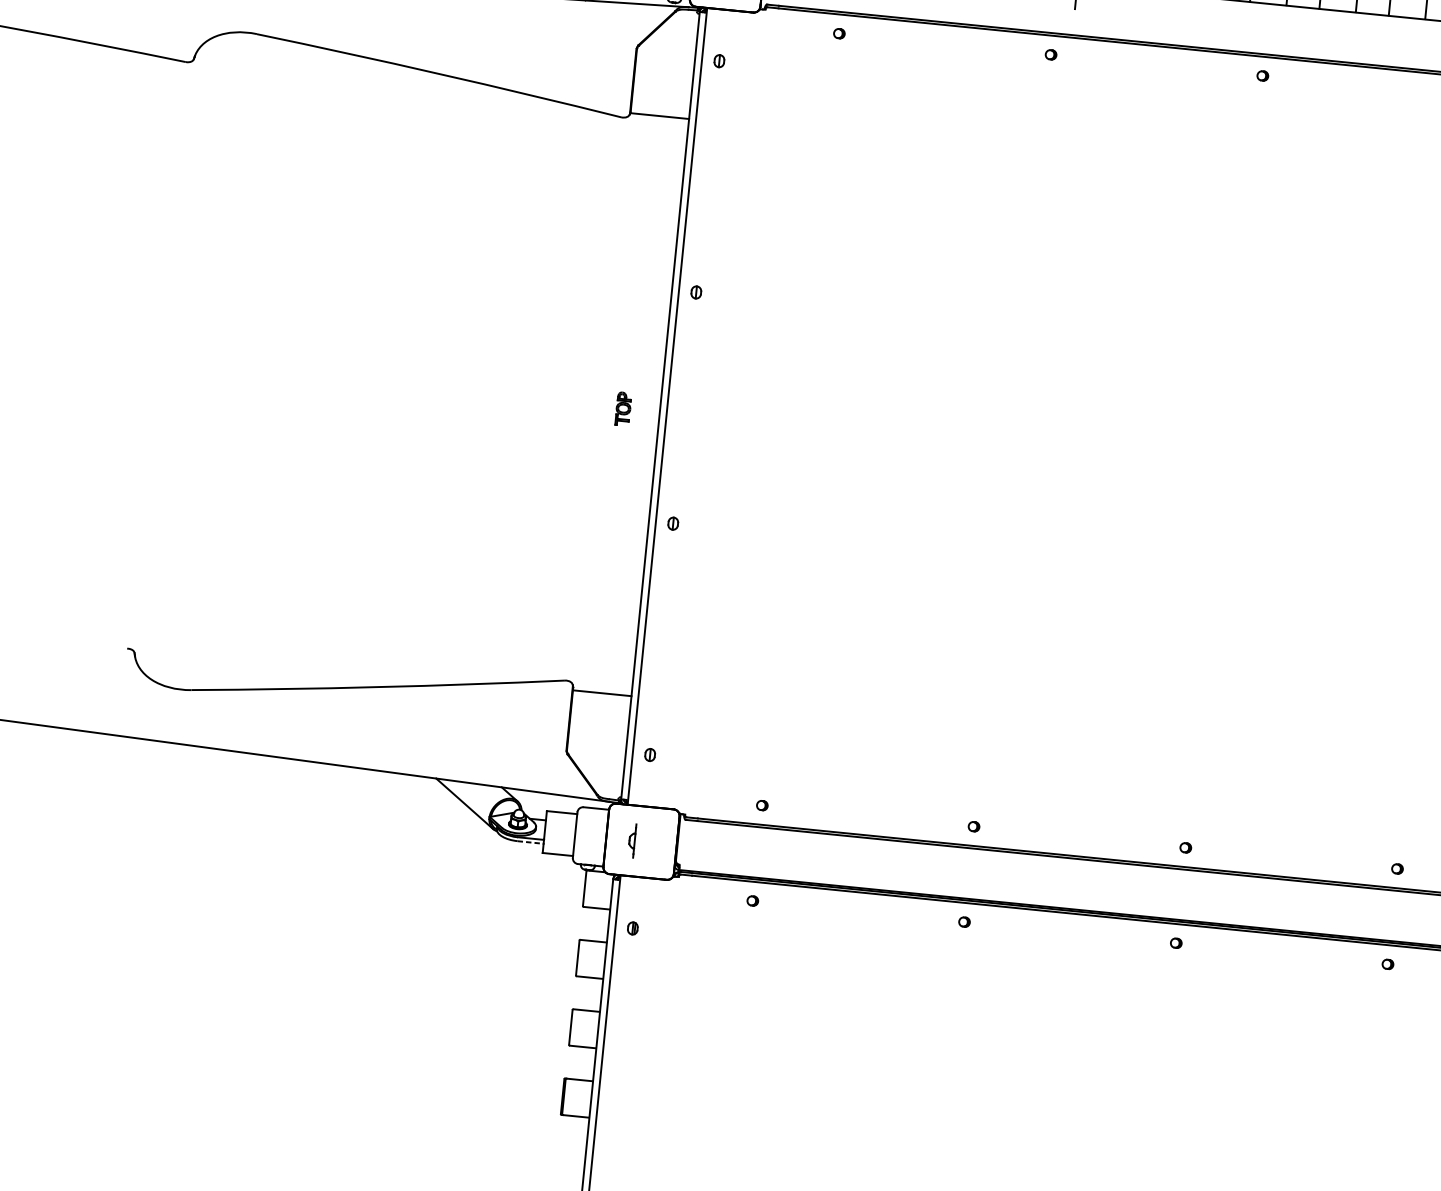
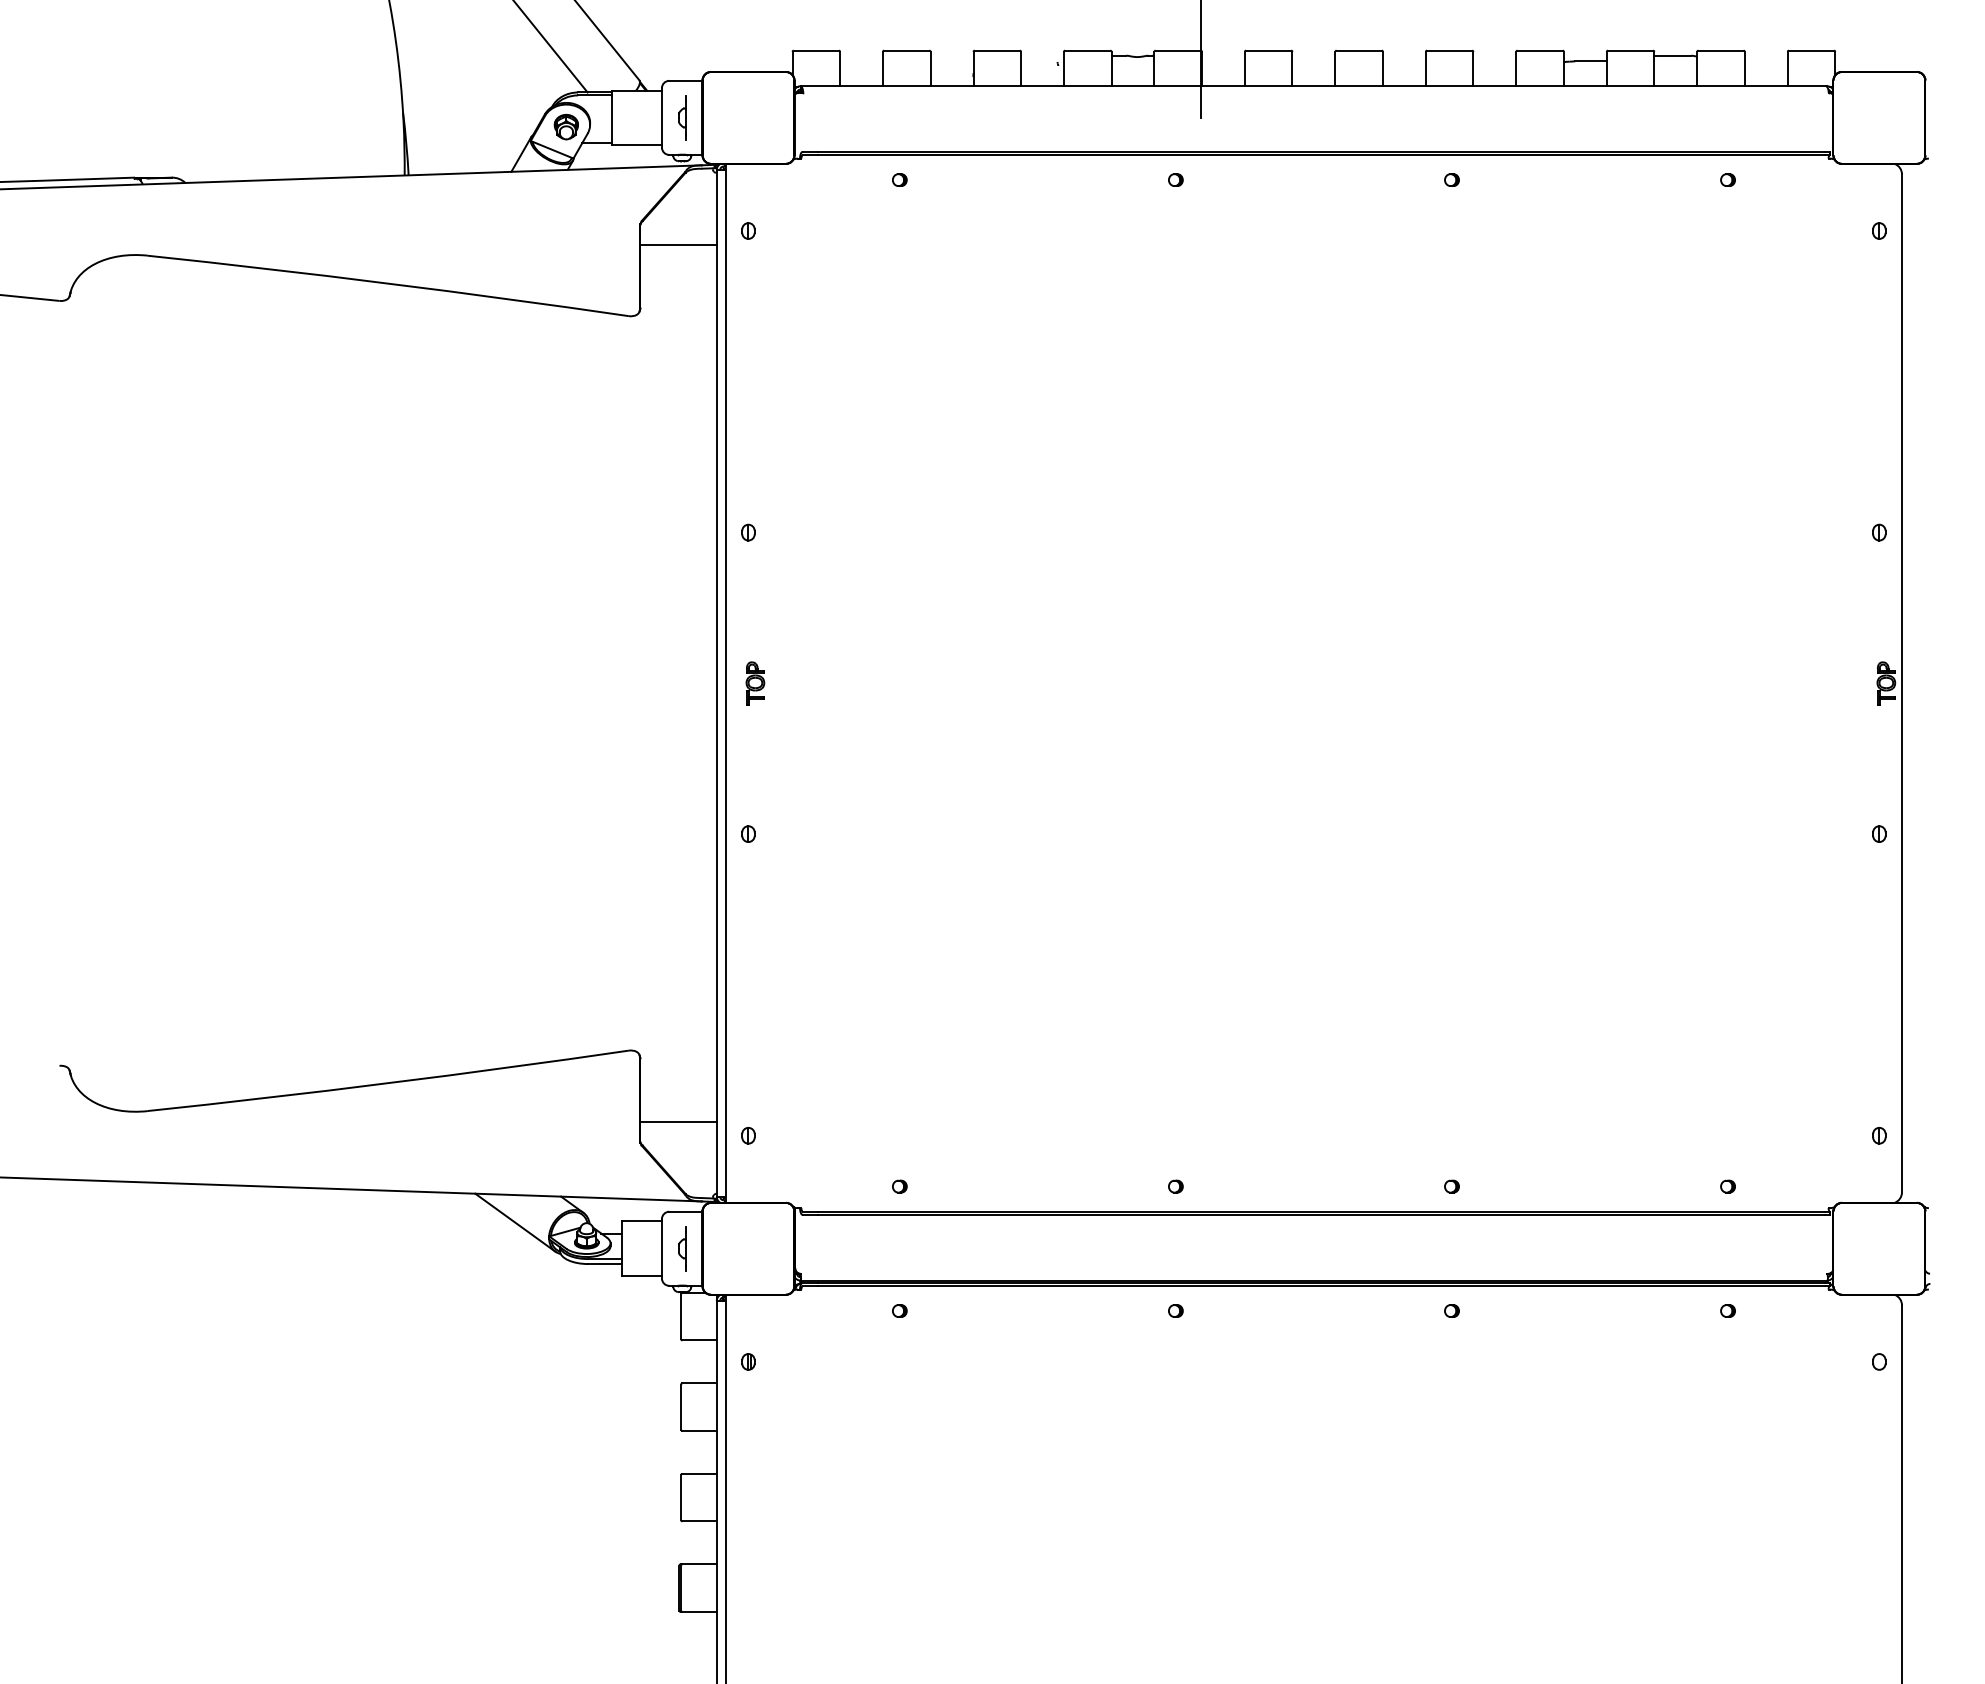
line: (659, 116) -> (678, 244), moved
part: (623, 409) -> (755, 683), moved
line: (602, 693) -> (678, 1122), moved
part: (632, 840) -> (682, 1248), moved
line: (530, 842) -> (605, 1264), dashed -> solid

